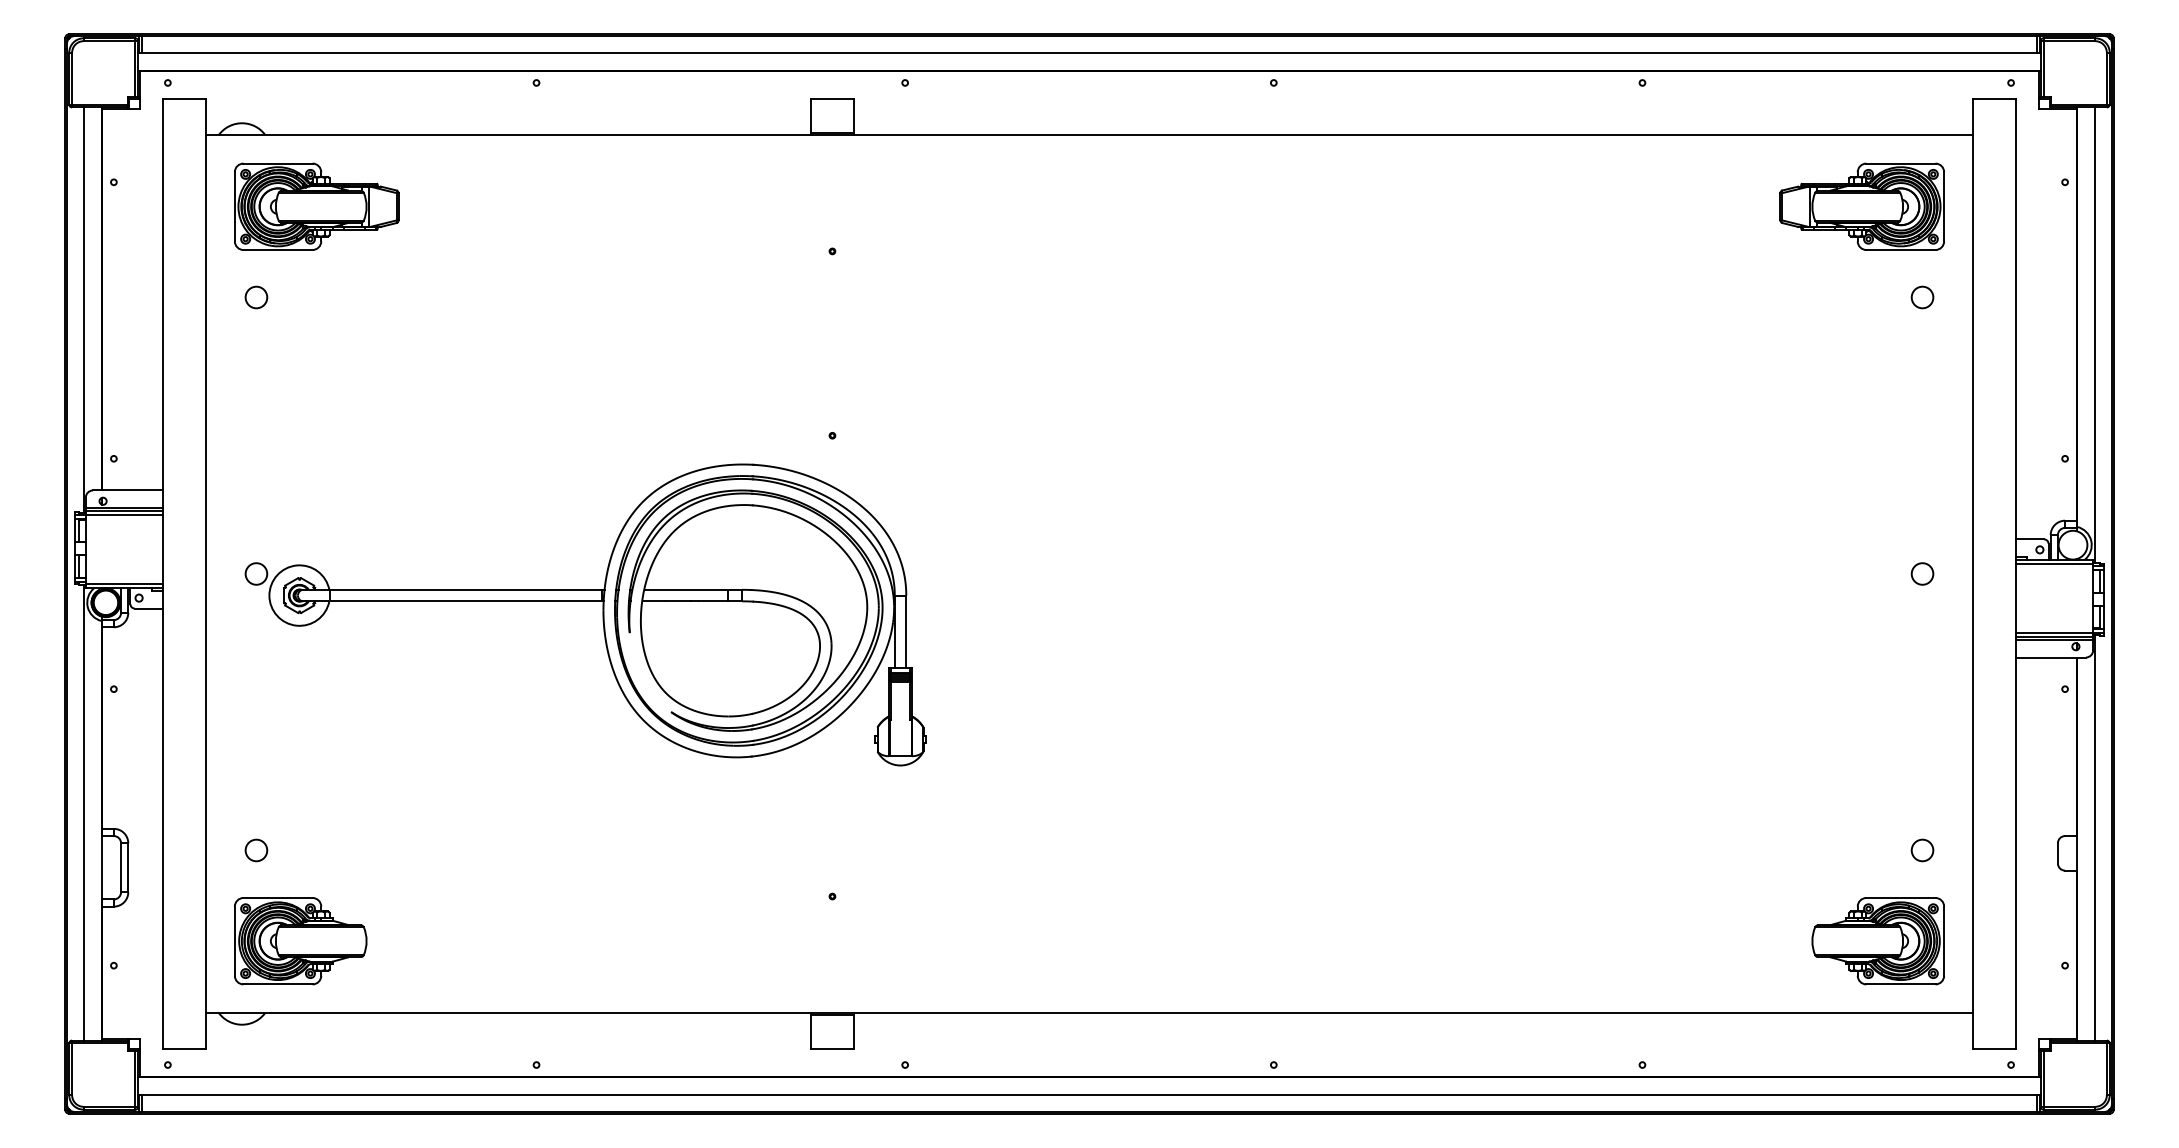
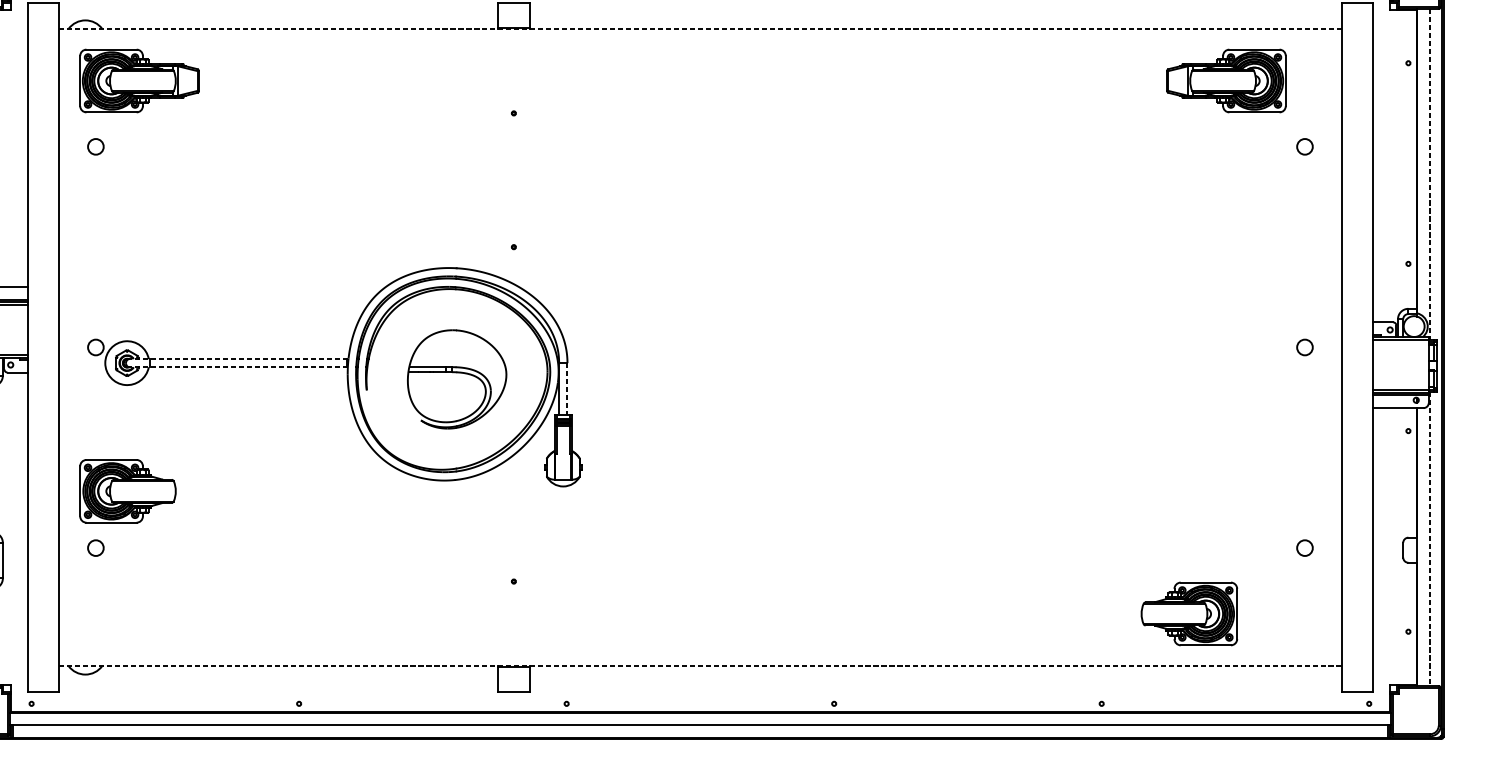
line: (1090, 134) -> (701, 28), solid -> dashed
part: (1861, 206) -> (1225, 80), moved
line: (2094, 335) -> (1429, 174), solid -> dashed
line: (452, 589) -> (238, 358), solid -> dashed
line: (452, 601) -> (238, 367), solid -> dashed
part: (754, 617) -> (457, 379), size x0.6
line: (906, 632) -> (567, 389), solid -> dashed
line: (2094, 837) -> (1429, 538), solid -> dashed
part: (300, 941) -> (127, 491), moved
part: (1877, 941) -> (1188, 614), moved
line: (1089, 1013) -> (700, 666), solid -> dashed

